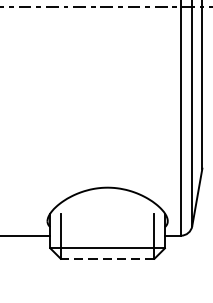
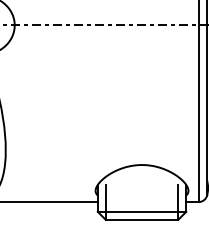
line: (106, 258) -> (141, 219), dashed -> solid

